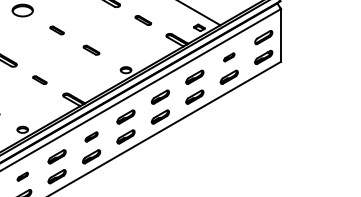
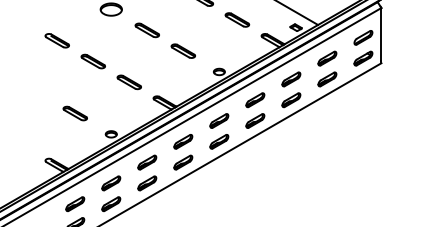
part: (143, 20) -> (237, 19), size x1.43
part: (56, 30) -> (146, 30), size x1.67
part: (90, 49) -> (182, 50), size x1.43
part: (229, 57) -> (327, 58), size x1.67
part: (39, 80) -> (128, 82), size x1.67
part: (91, 136) -> (183, 141), size x1.43
part: (22, 176) -> (111, 183), size x1.67

